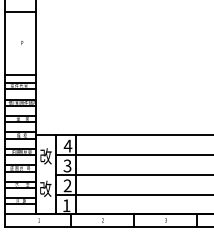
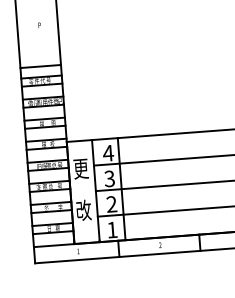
text: (45, 156) -> (80, 168), 改 -> 更

